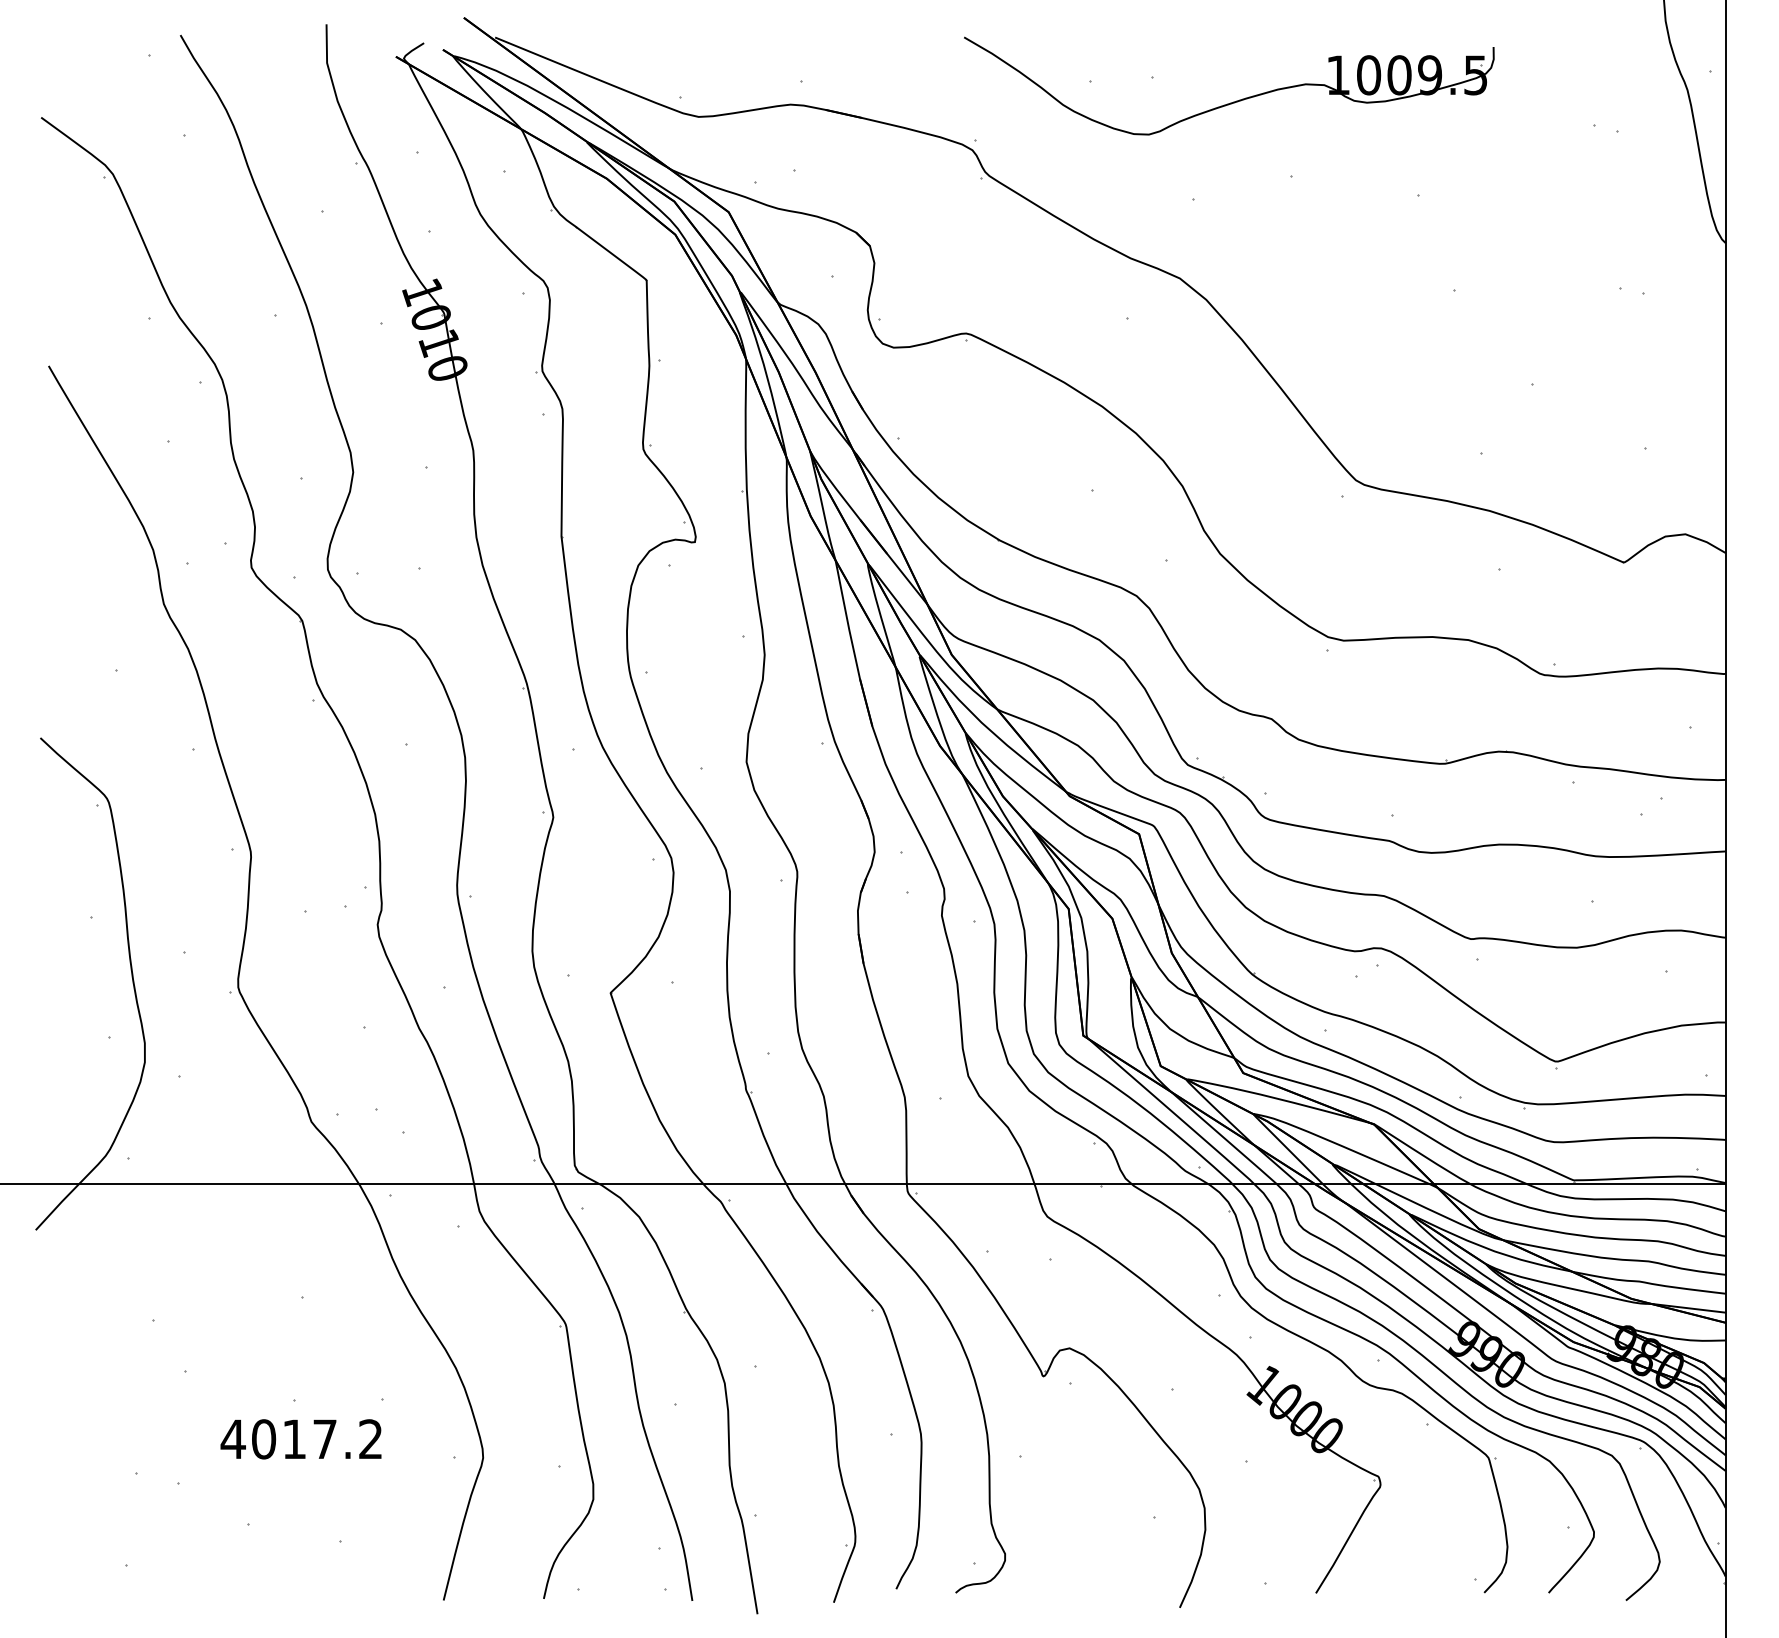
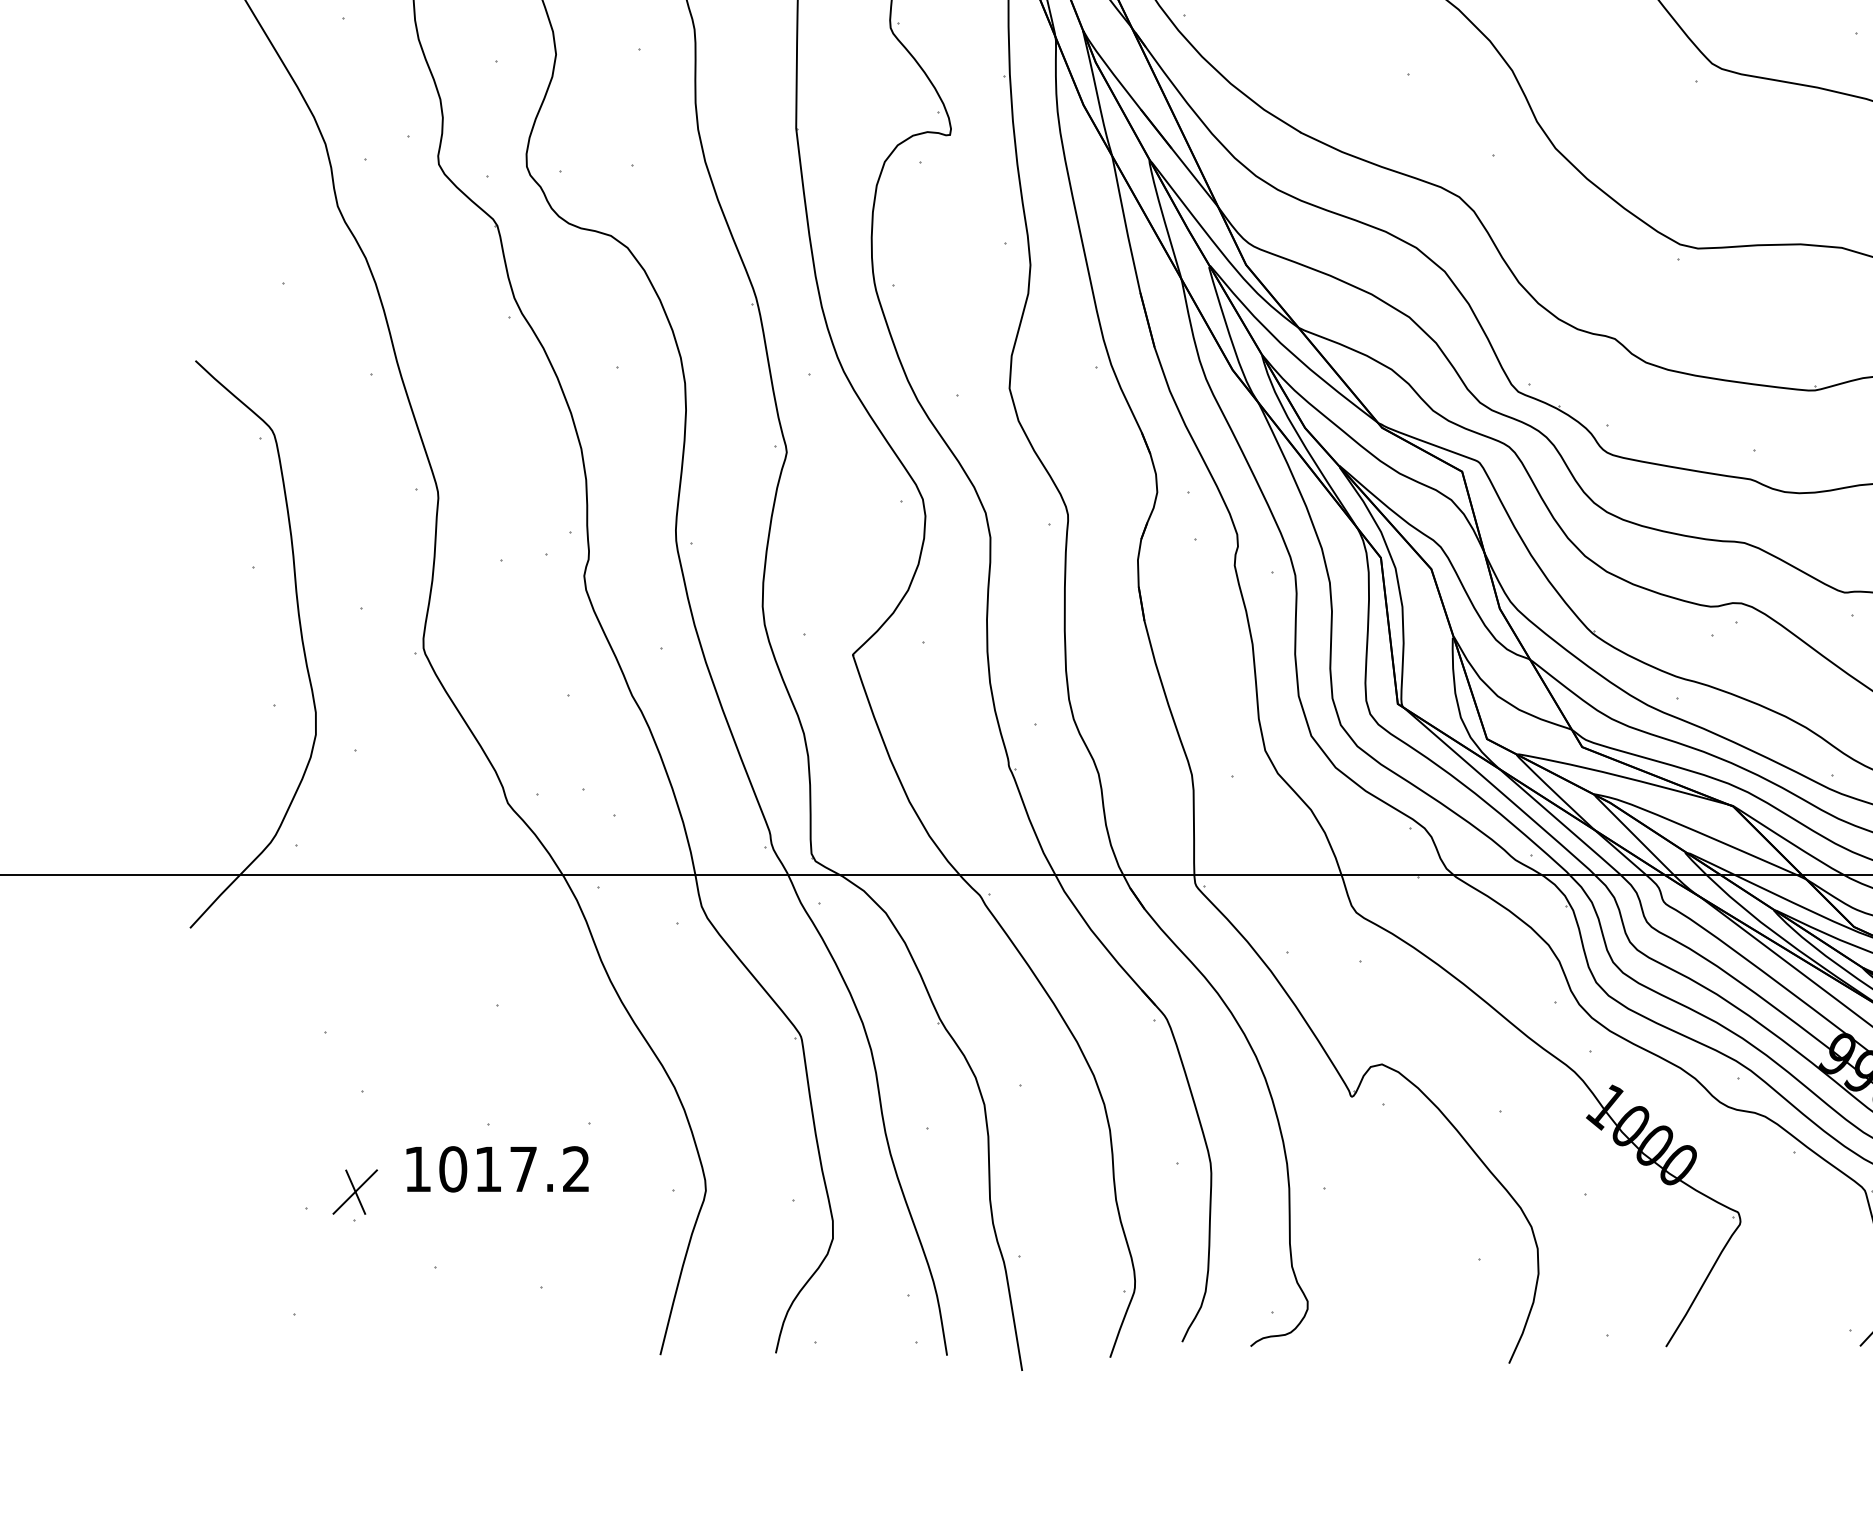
text: (232, 1438) -> (416, 1168), 4017.2 -> 1017.2
part: (178, 1458) -> (354, 1191), added

